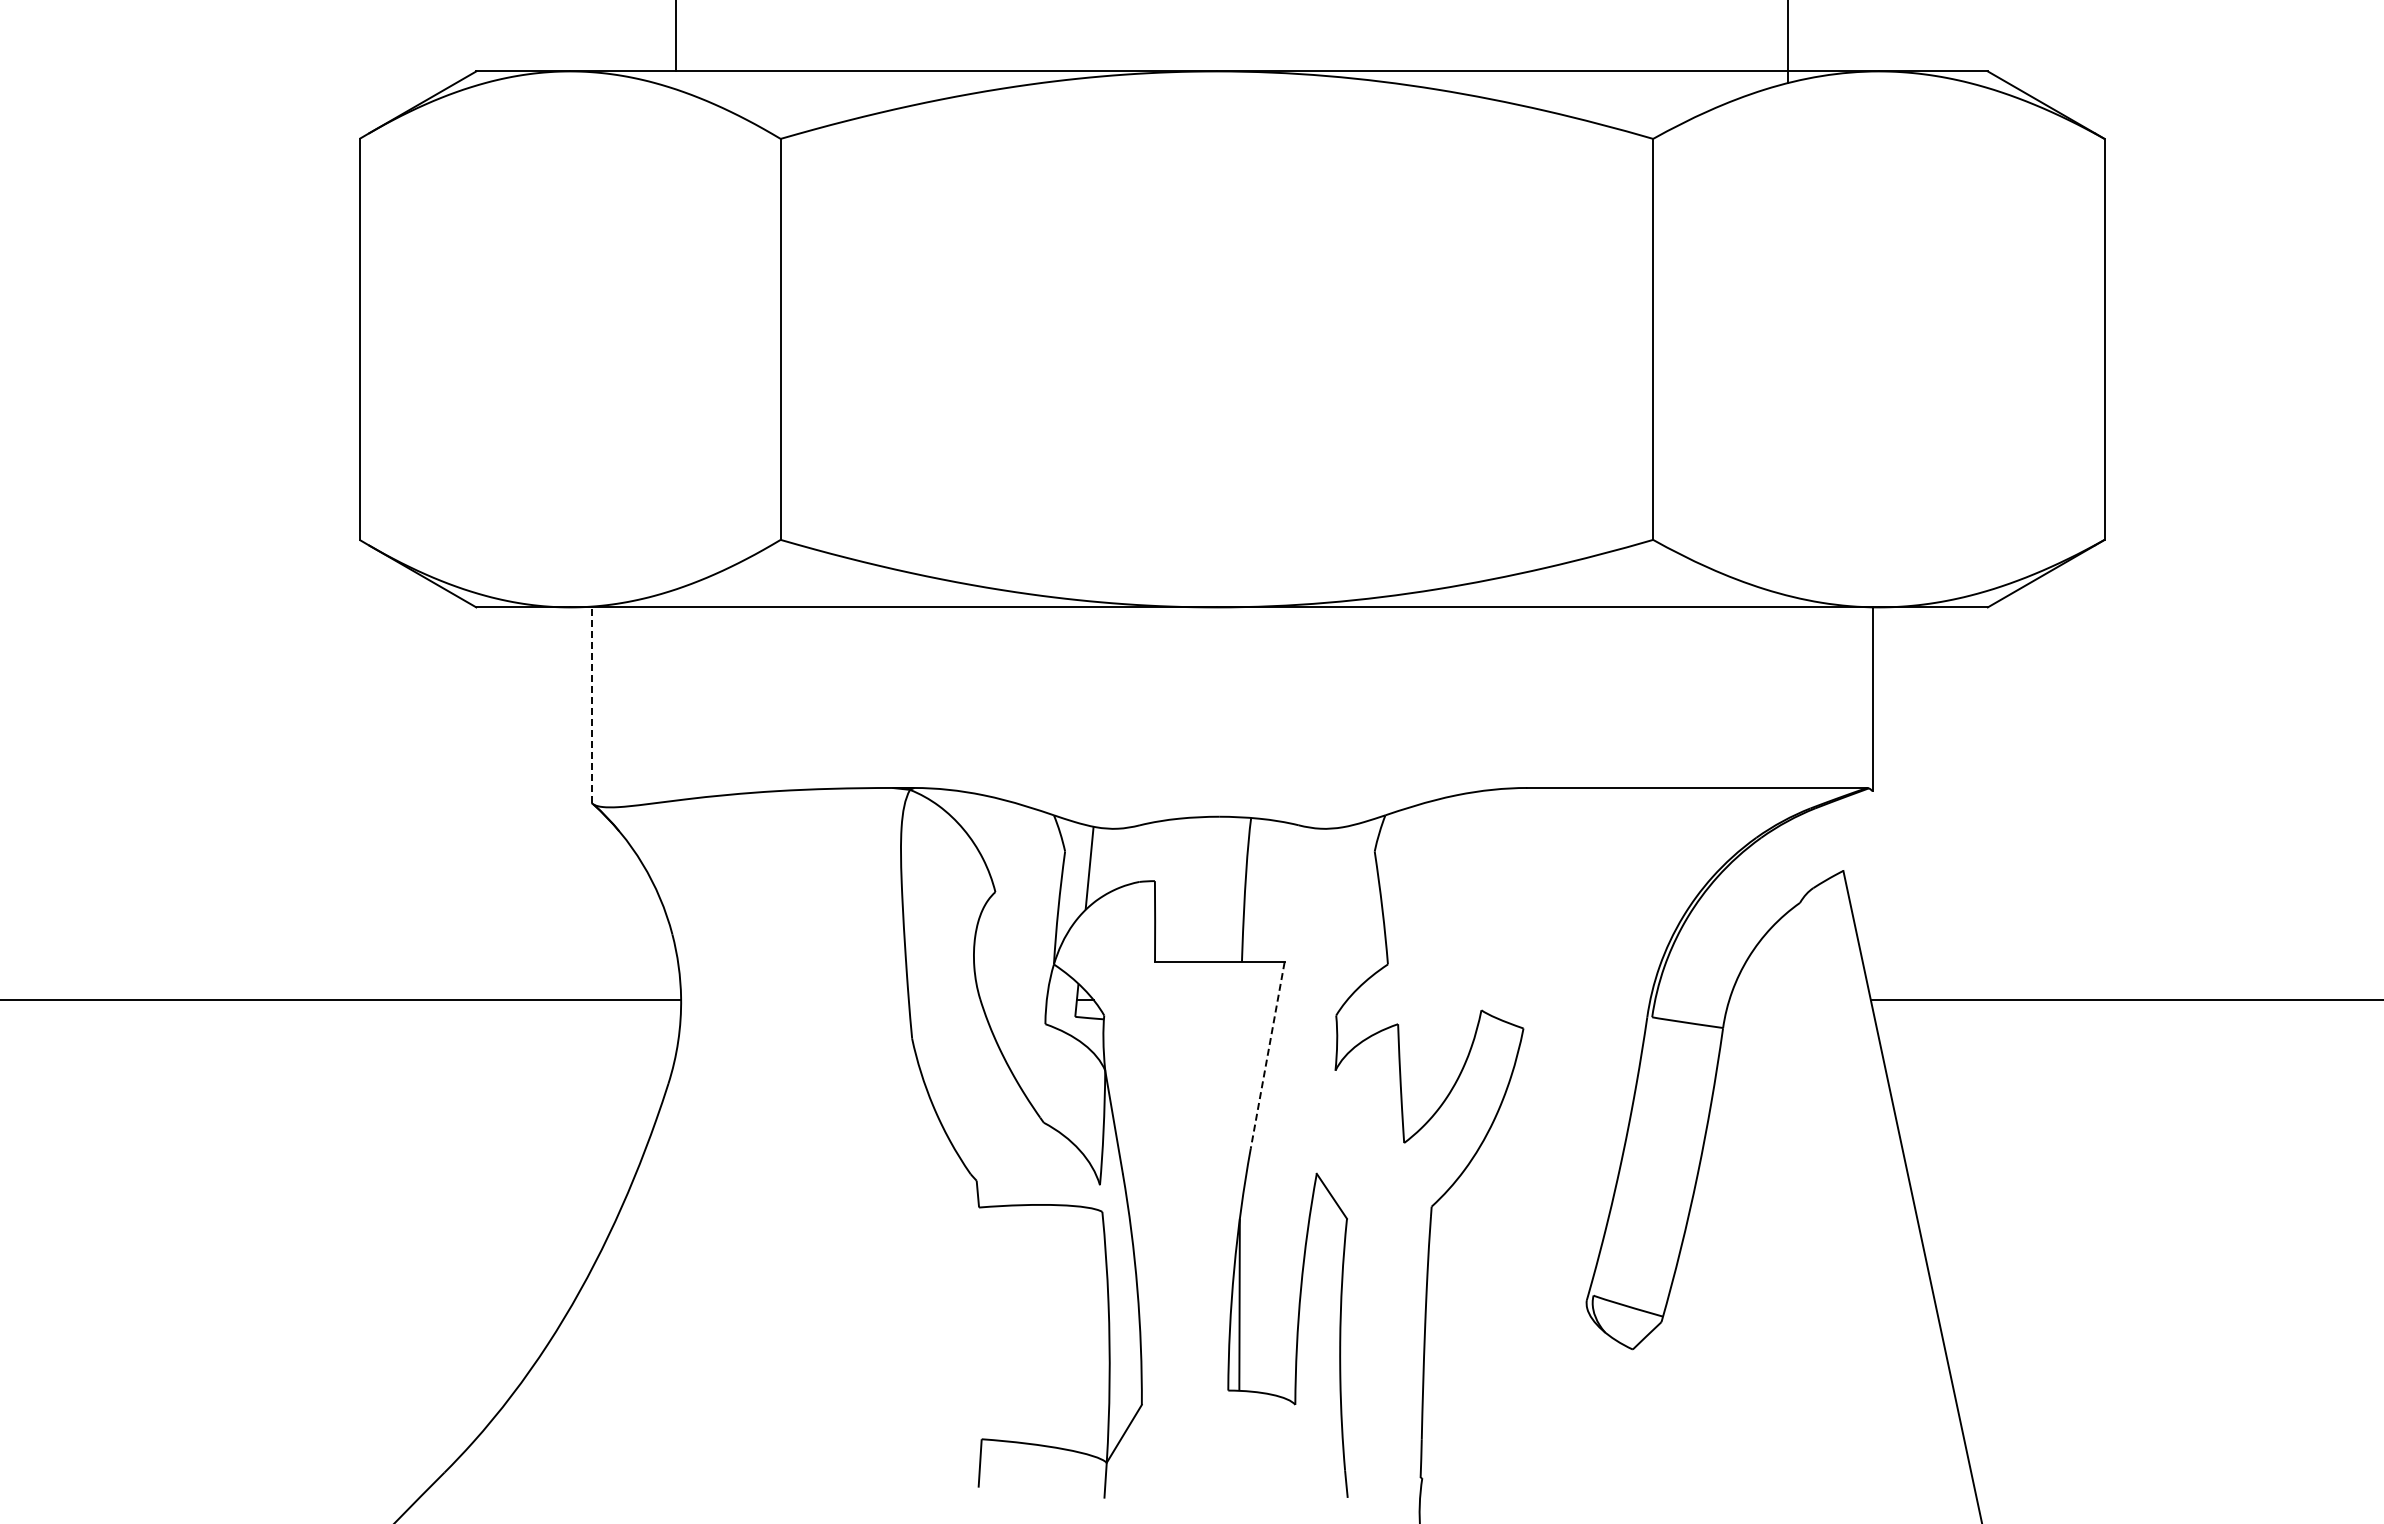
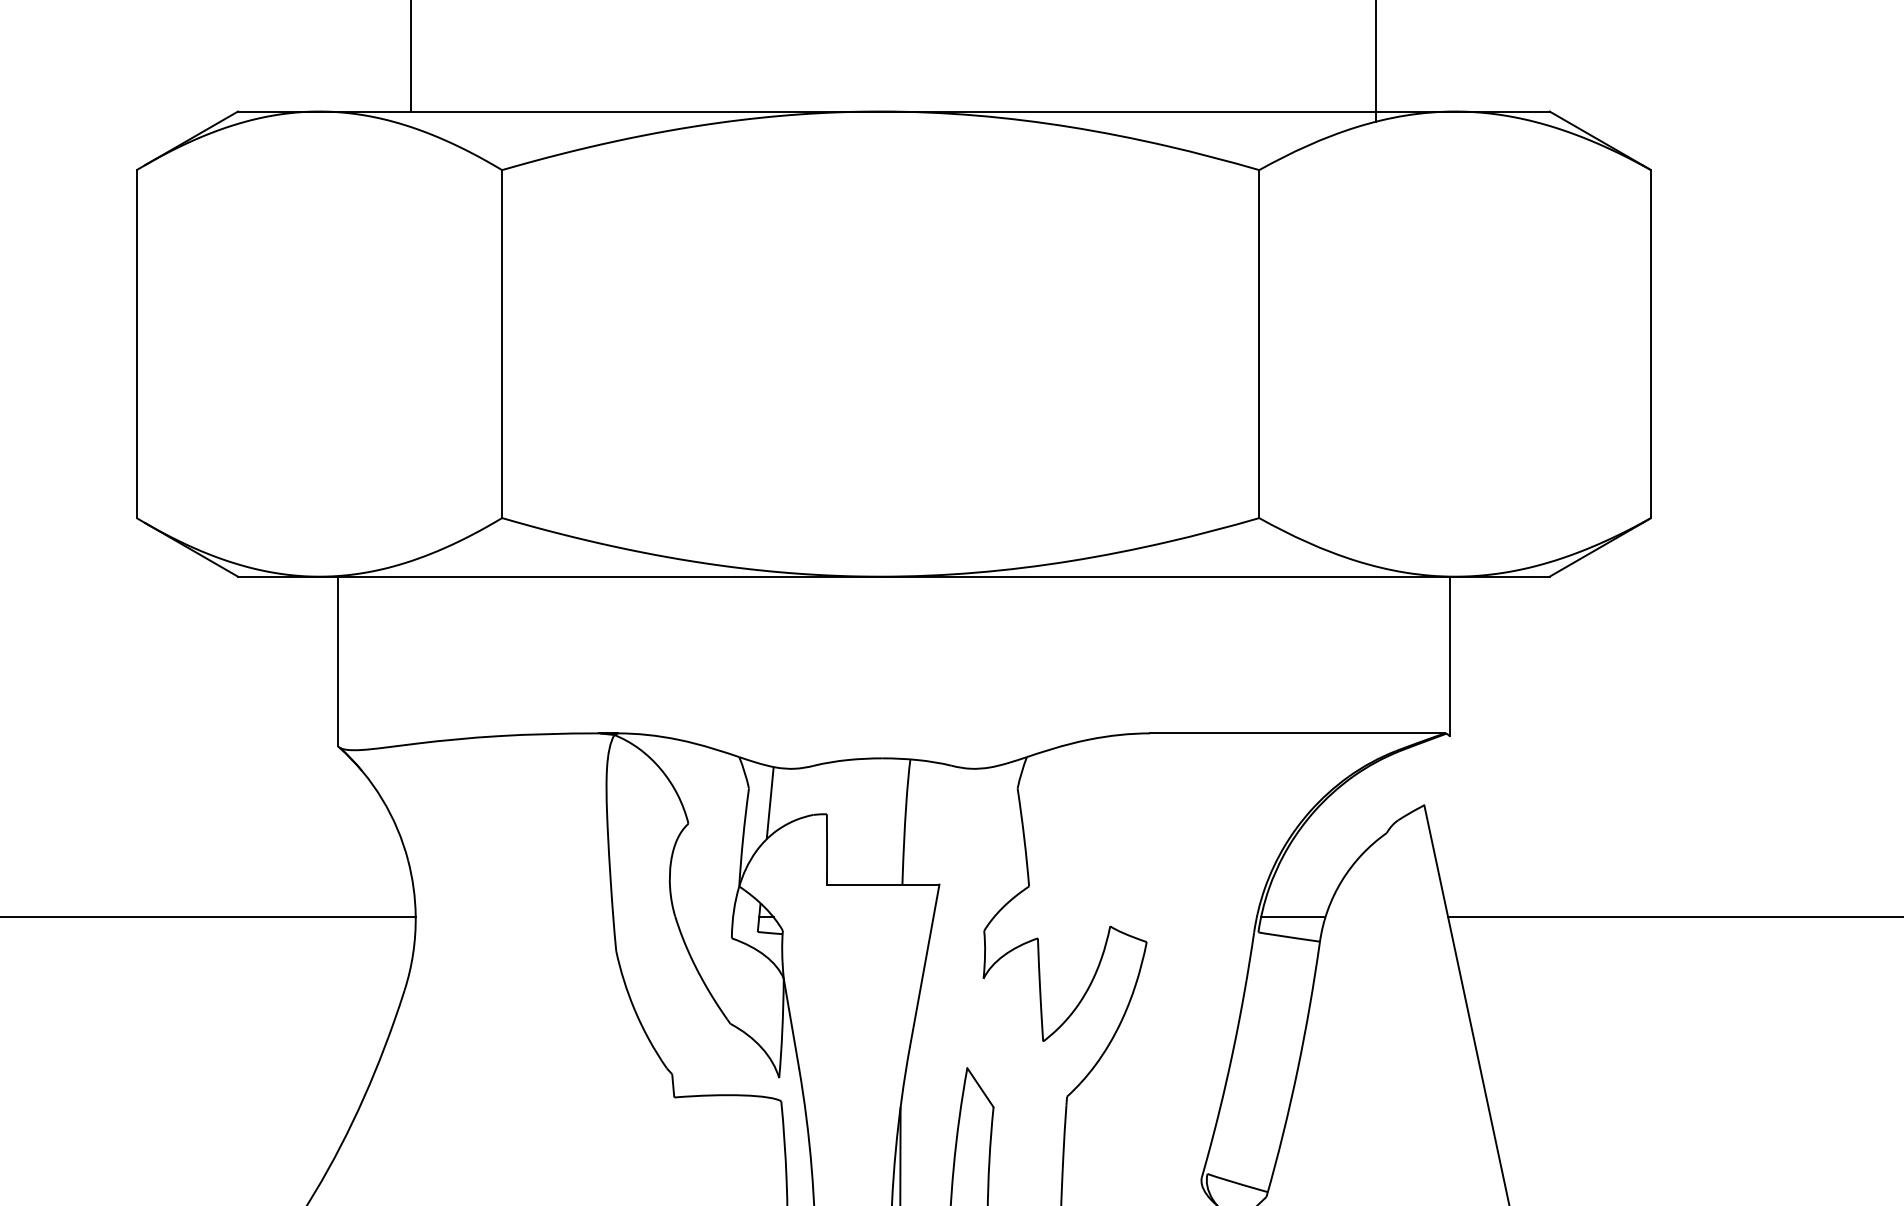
line: (591, 705) -> (337, 661), dashed -> solid
line: (1692, 999) -> (1293, 916), added
line: (1267, 1055) -> (924, 965), dashed -> solid

